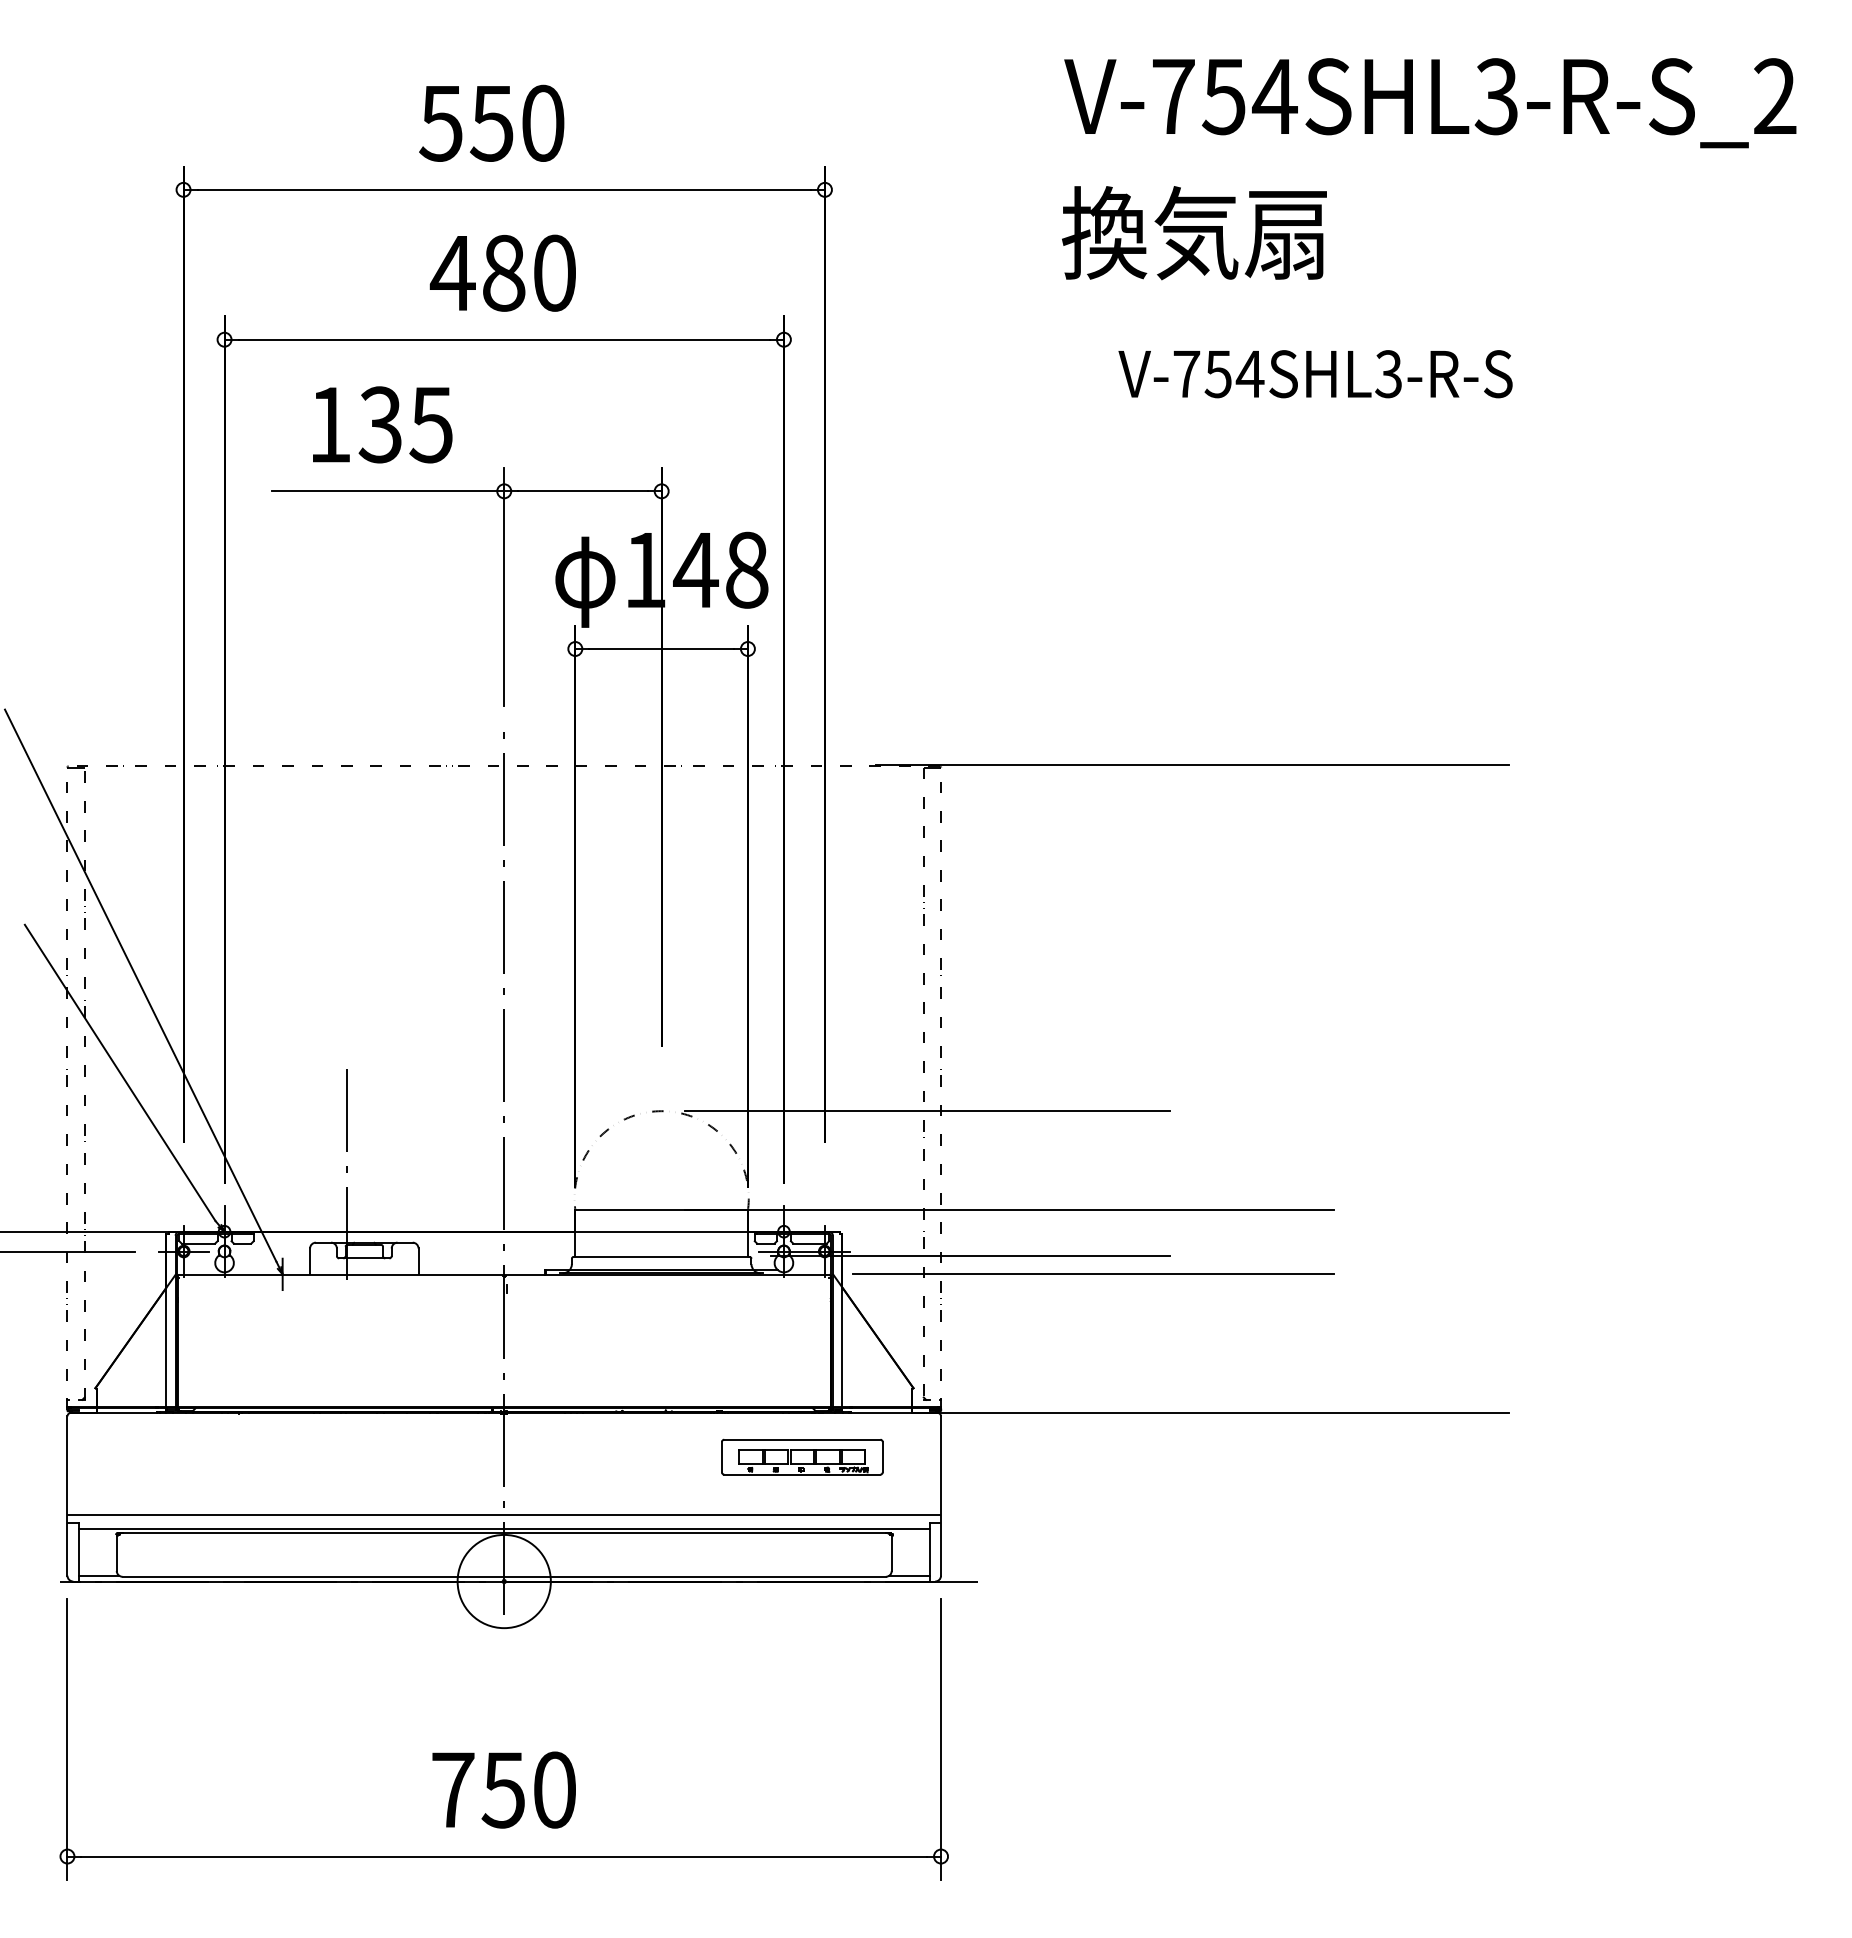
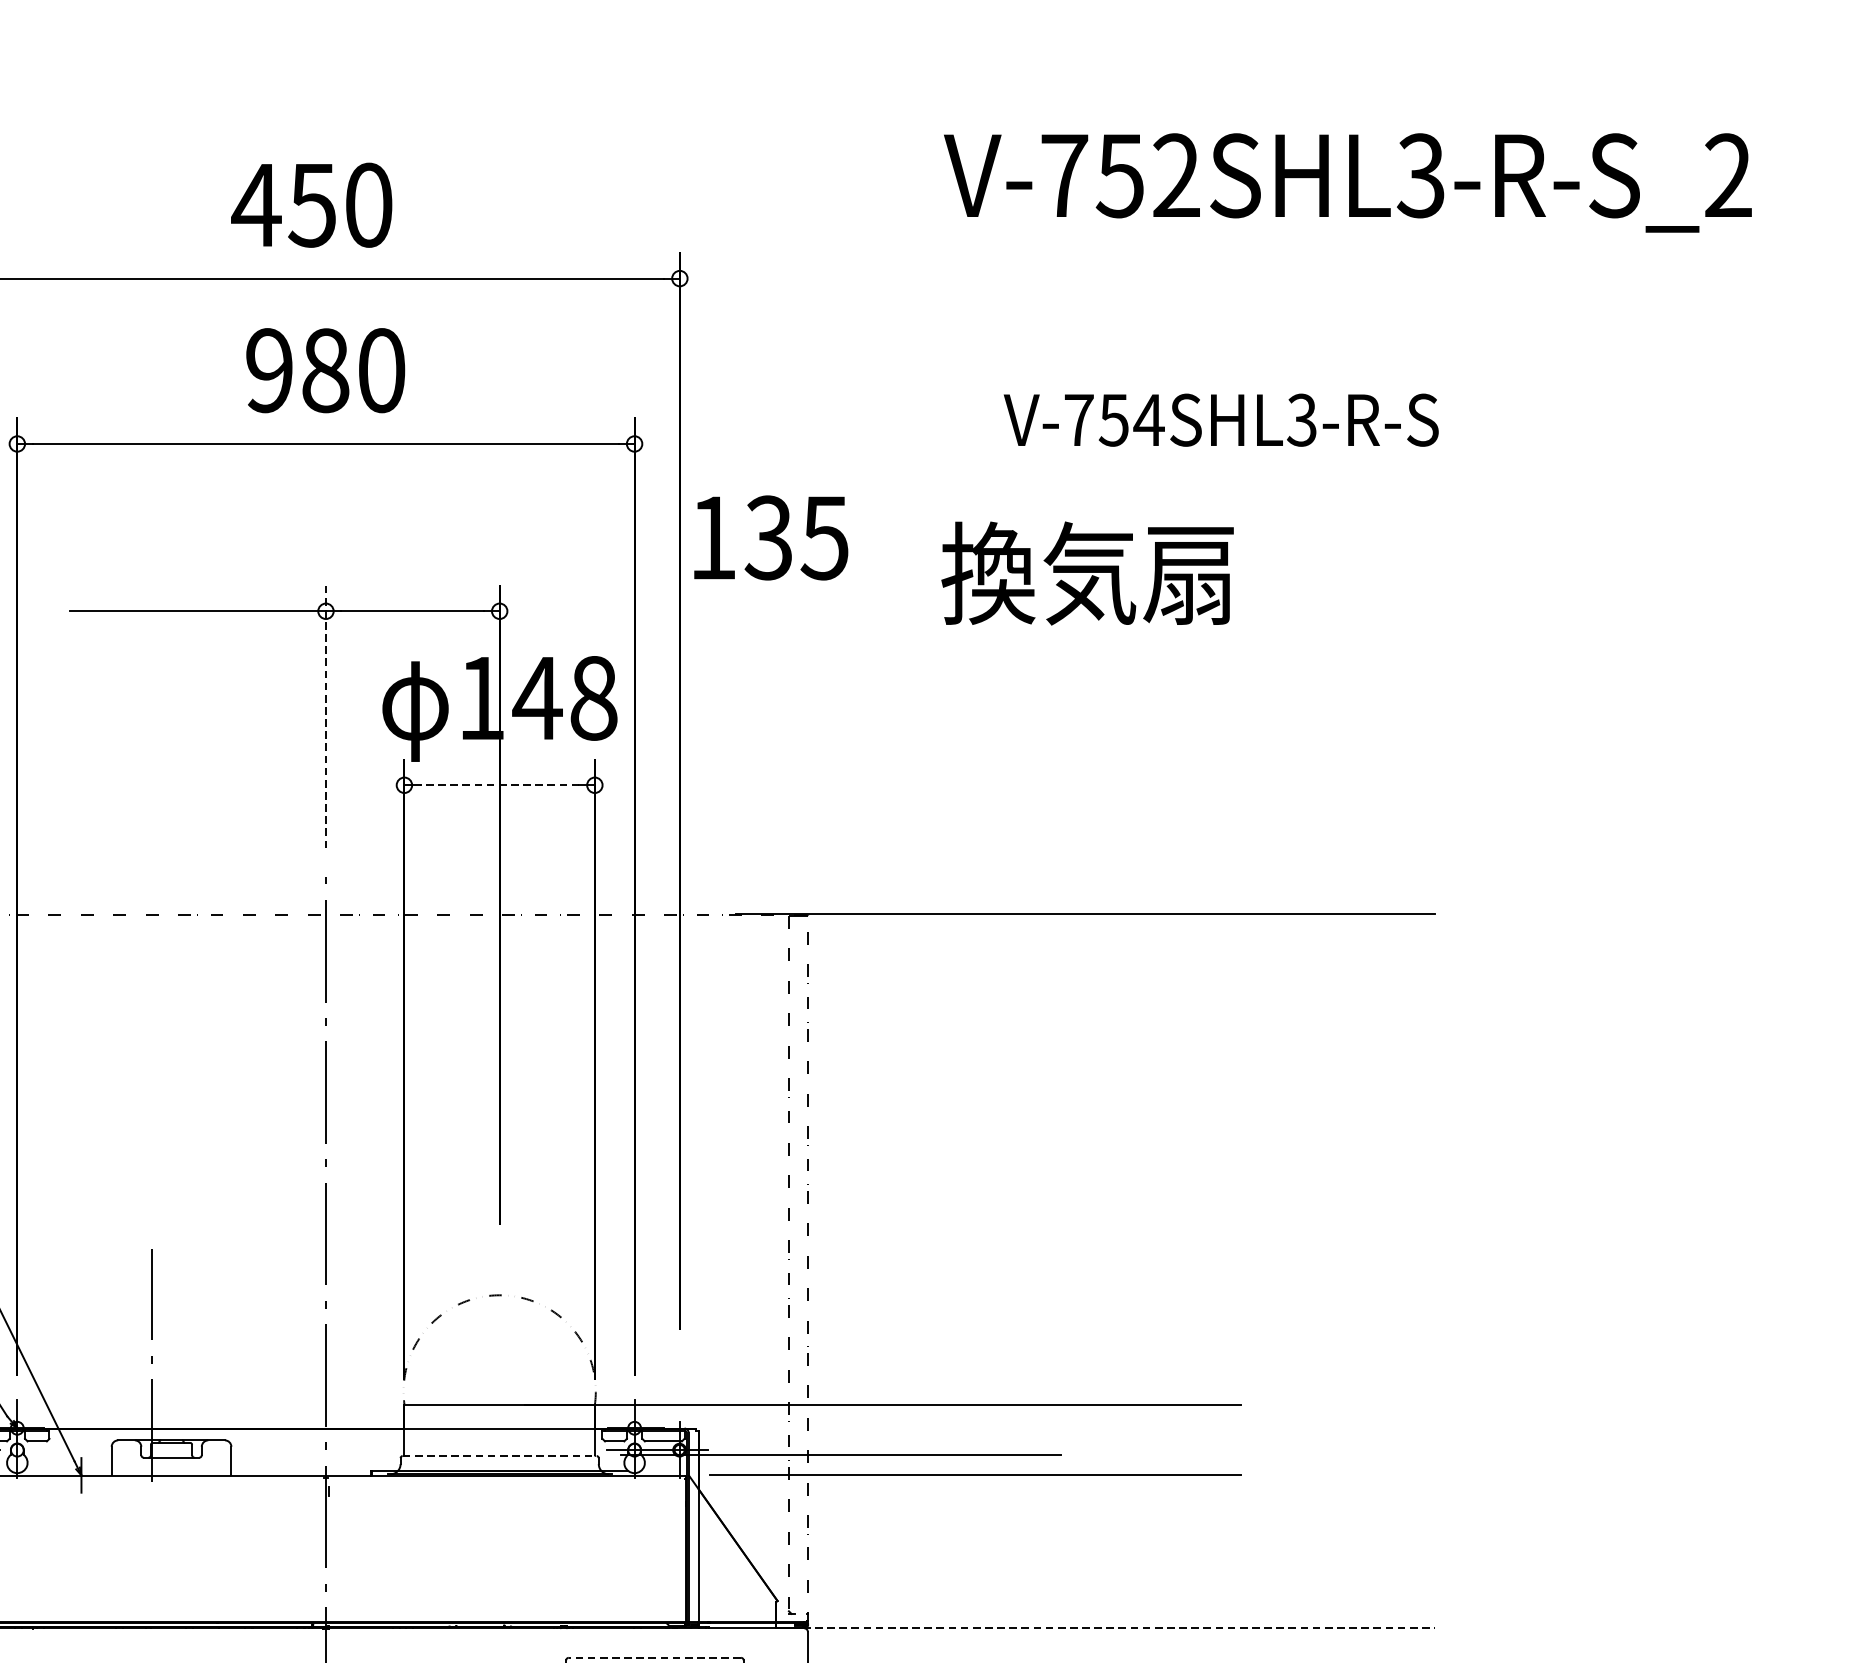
text: (1274, 95) -> (1175, 174), V-754SHL3-R-S_2 -> V-752SHL3-R-S_2
text: (441, 123) -> (256, 205), 550 -> 450
text: (1194, 233) -> (1087, 573), moved
text: (452, 272) -> (268, 369), 480 -> 980
text: (1315, 374) -> (1221, 420), moved
text: (382, 424) -> (770, 537), moved
line: (504, 586) -> (326, 716), solid -> dashed
line: (661, 649) -> (499, 785), solid -> dashed
line: (927, 1111) -> (793, 1295), removed
line: (661, 1256) -> (499, 1455), solid -> dashed
line: (1212, 1412) -> (1107, 1627), solid -> dashed
line: (801, 1439) -> (653, 1657), solid -> dashed

